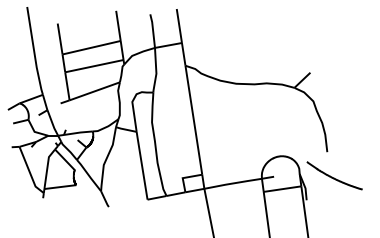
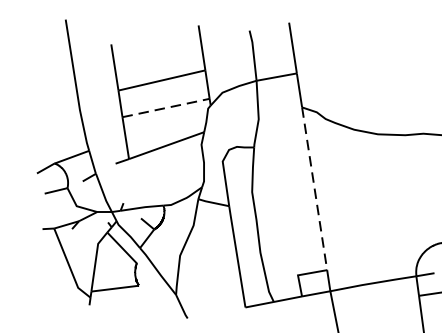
line: (94, 66) -> (166, 108), solid -> dashed
line: (193, 120) -> (314, 189), solid -> dashed

